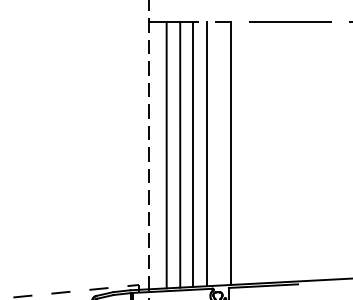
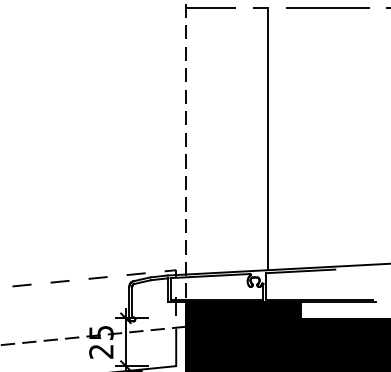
line: (207, 153) -> (244, 138), removed
line: (180, 154) -> (217, 139), removed
line: (193, 154) -> (230, 139), removed
line: (166, 155) -> (203, 140), removed

